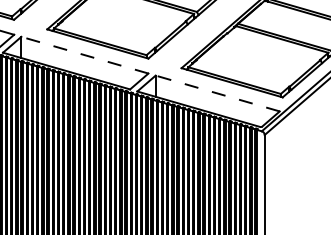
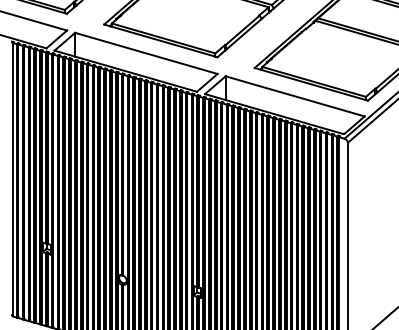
line: (84, 55) -> (145, 53), dashed -> solid
line: (217, 93) -> (294, 96), dashed -> solid

